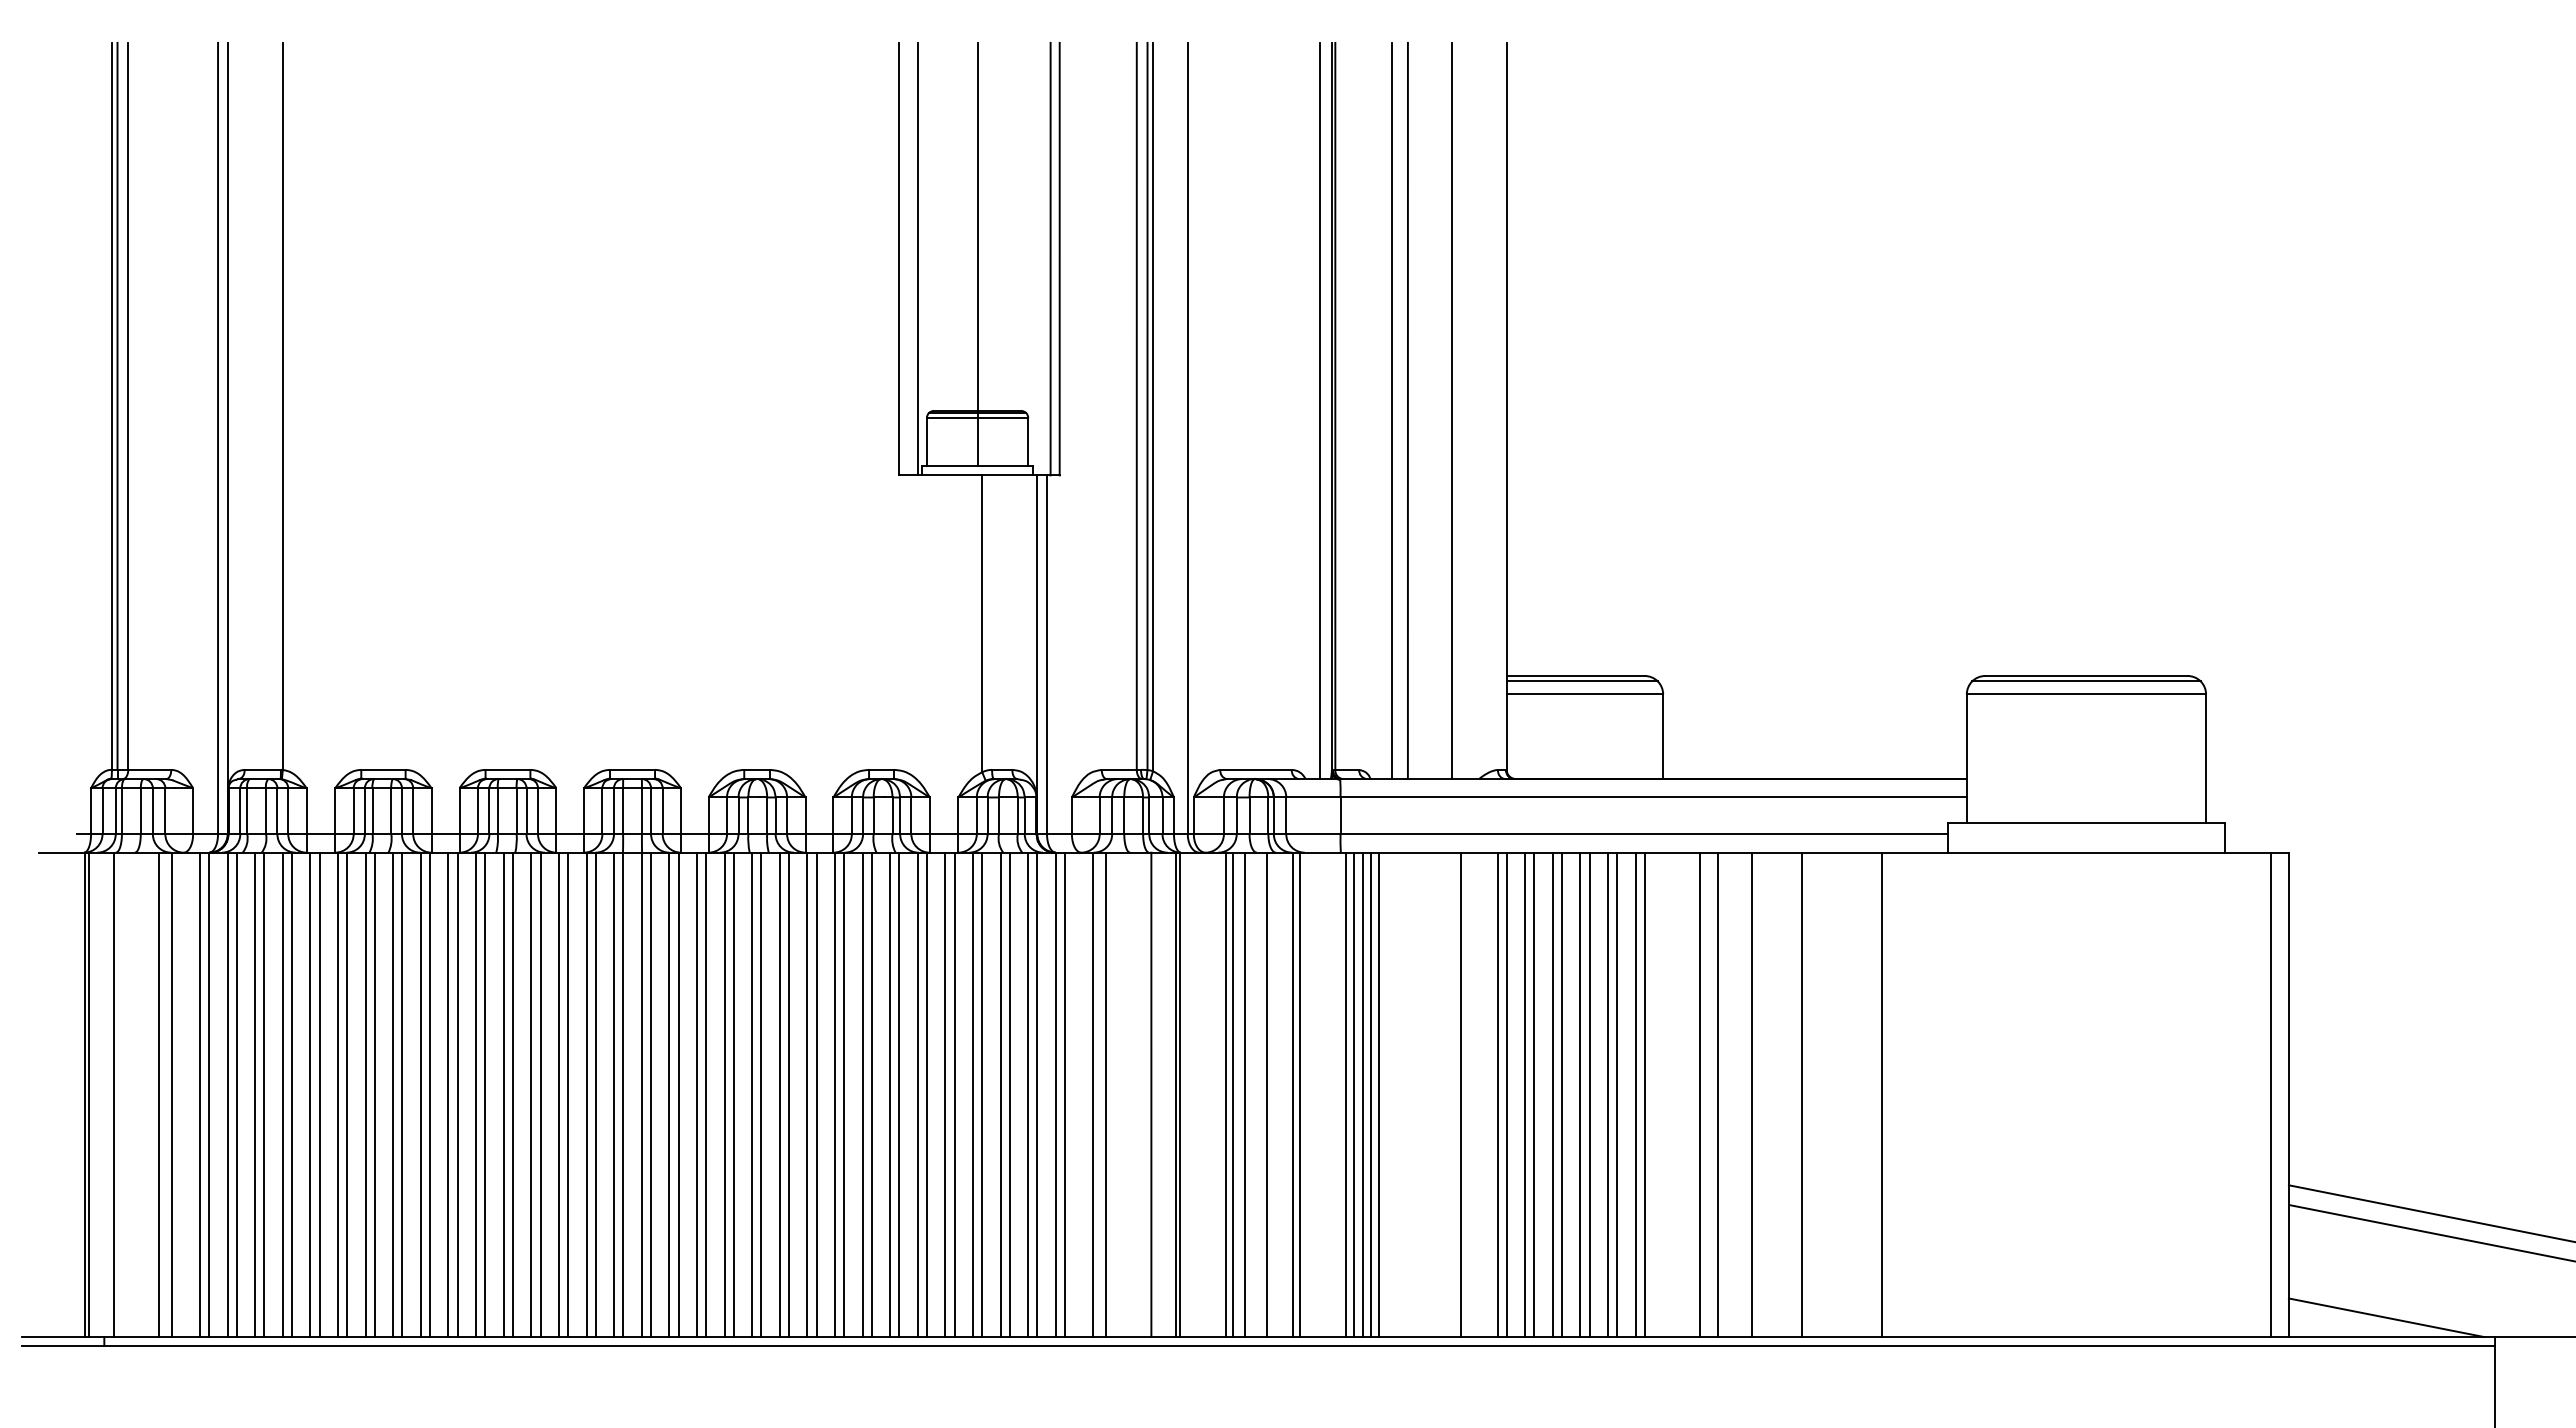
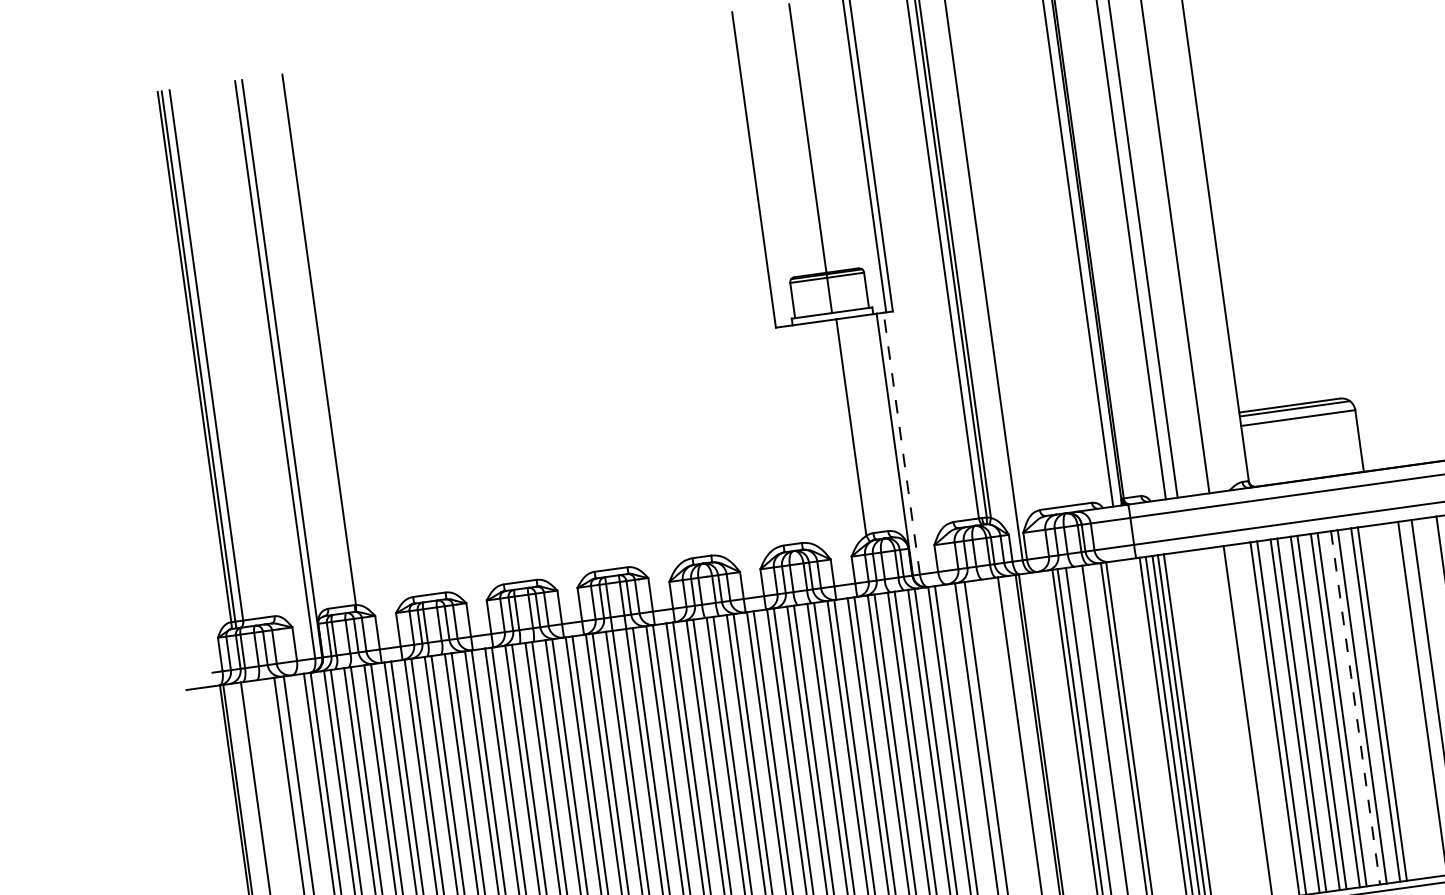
line: (917, 258) -> (767, 167), removed
line: (1047, 654) -> (902, 443), solid -> dashed
line: (1607, 1095) -> (1355, 708), solid -> dashed

